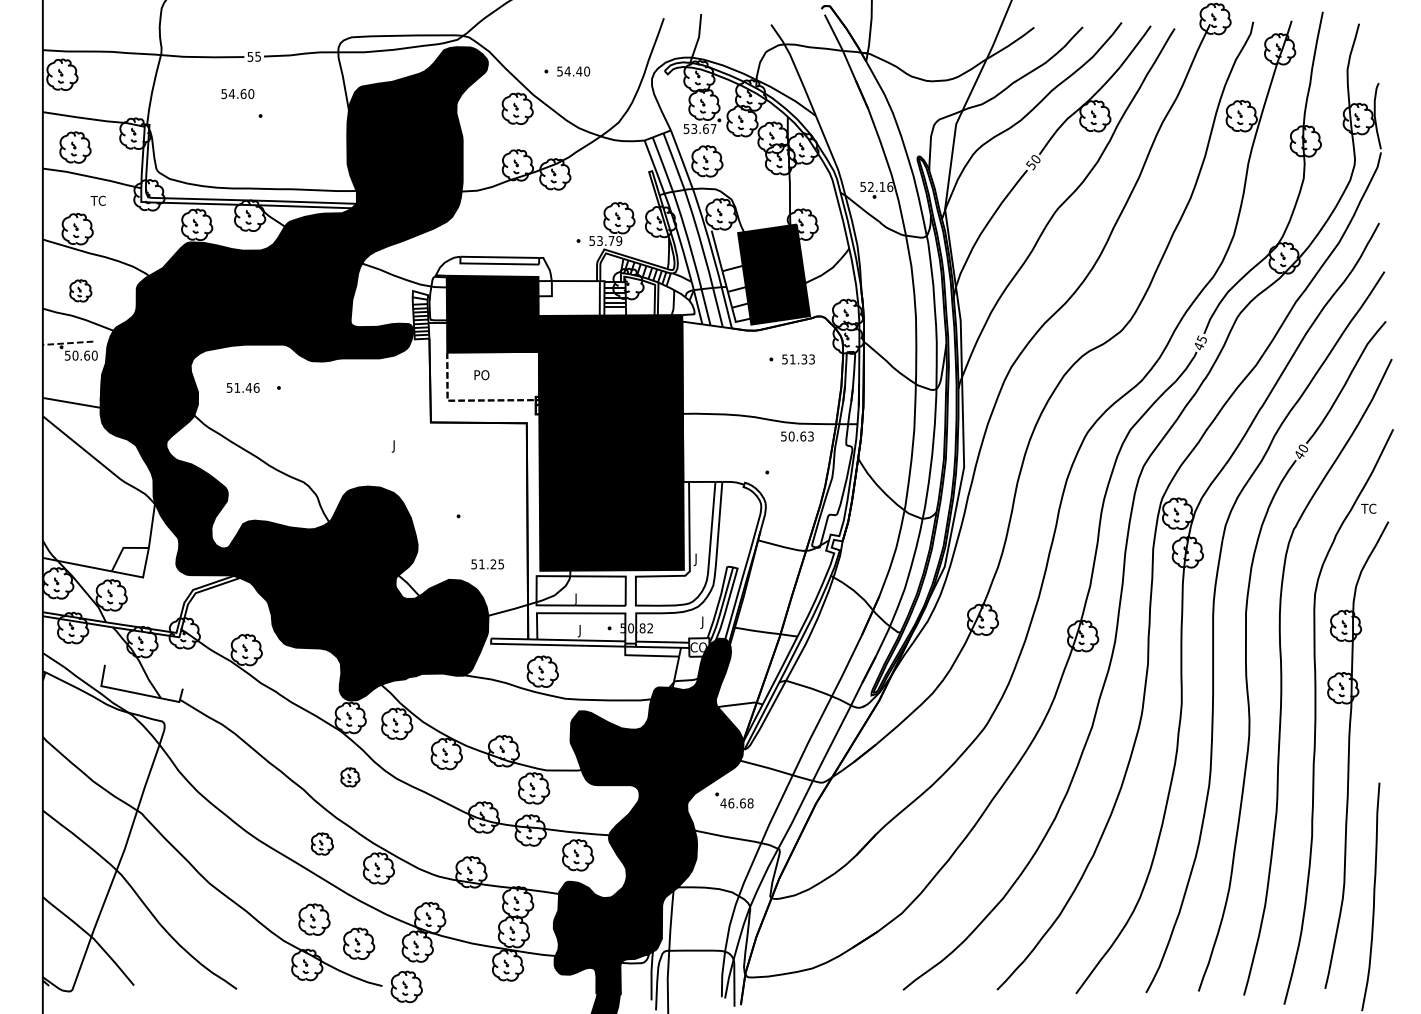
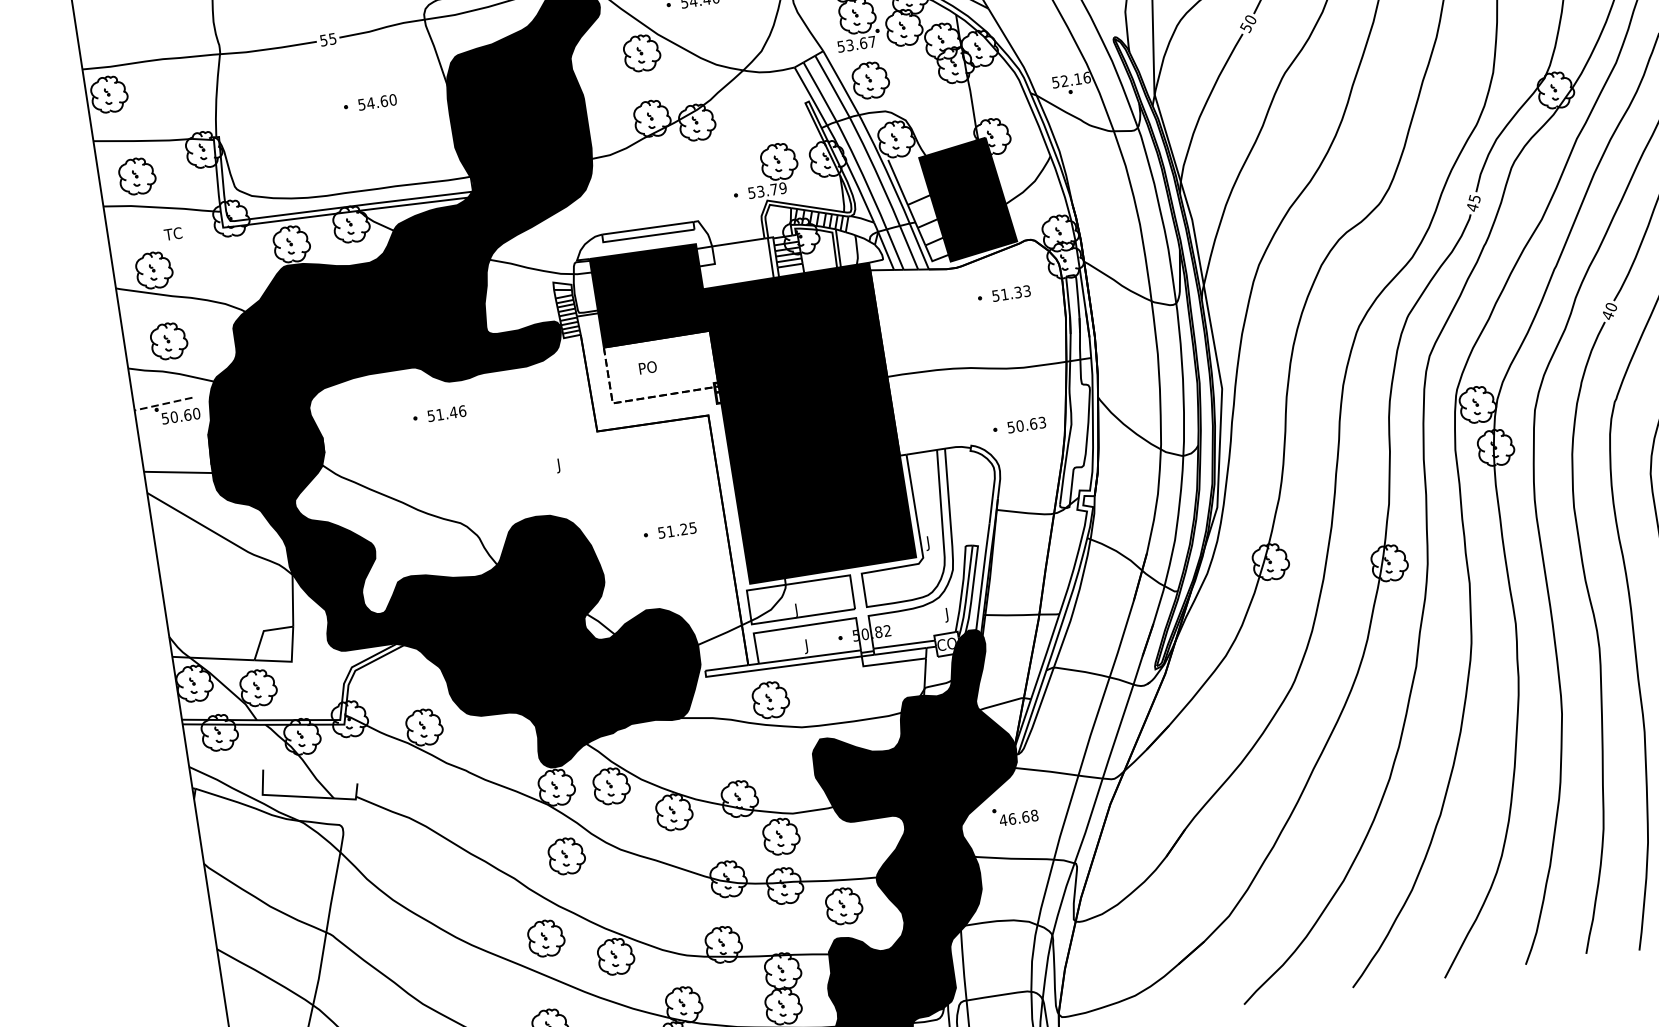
text: (237, 94) -> (377, 102), moved
part: (80, 290) -> (168, 340), size x1.43
text: (242, 387) -> (446, 413), moved
text: (797, 436) -> (1026, 425), moved
text: (487, 564) -> (677, 530), moved
part: (350, 777) -> (567, 856), size x1.67
part: (322, 843) -> (546, 937), size x1.43

